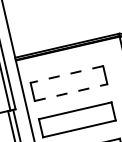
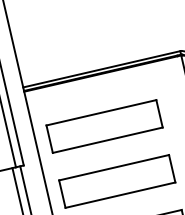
line: (66, 74) -> (100, 112), dashed -> solid
line: (71, 92) -> (108, 140), dashed -> solid

